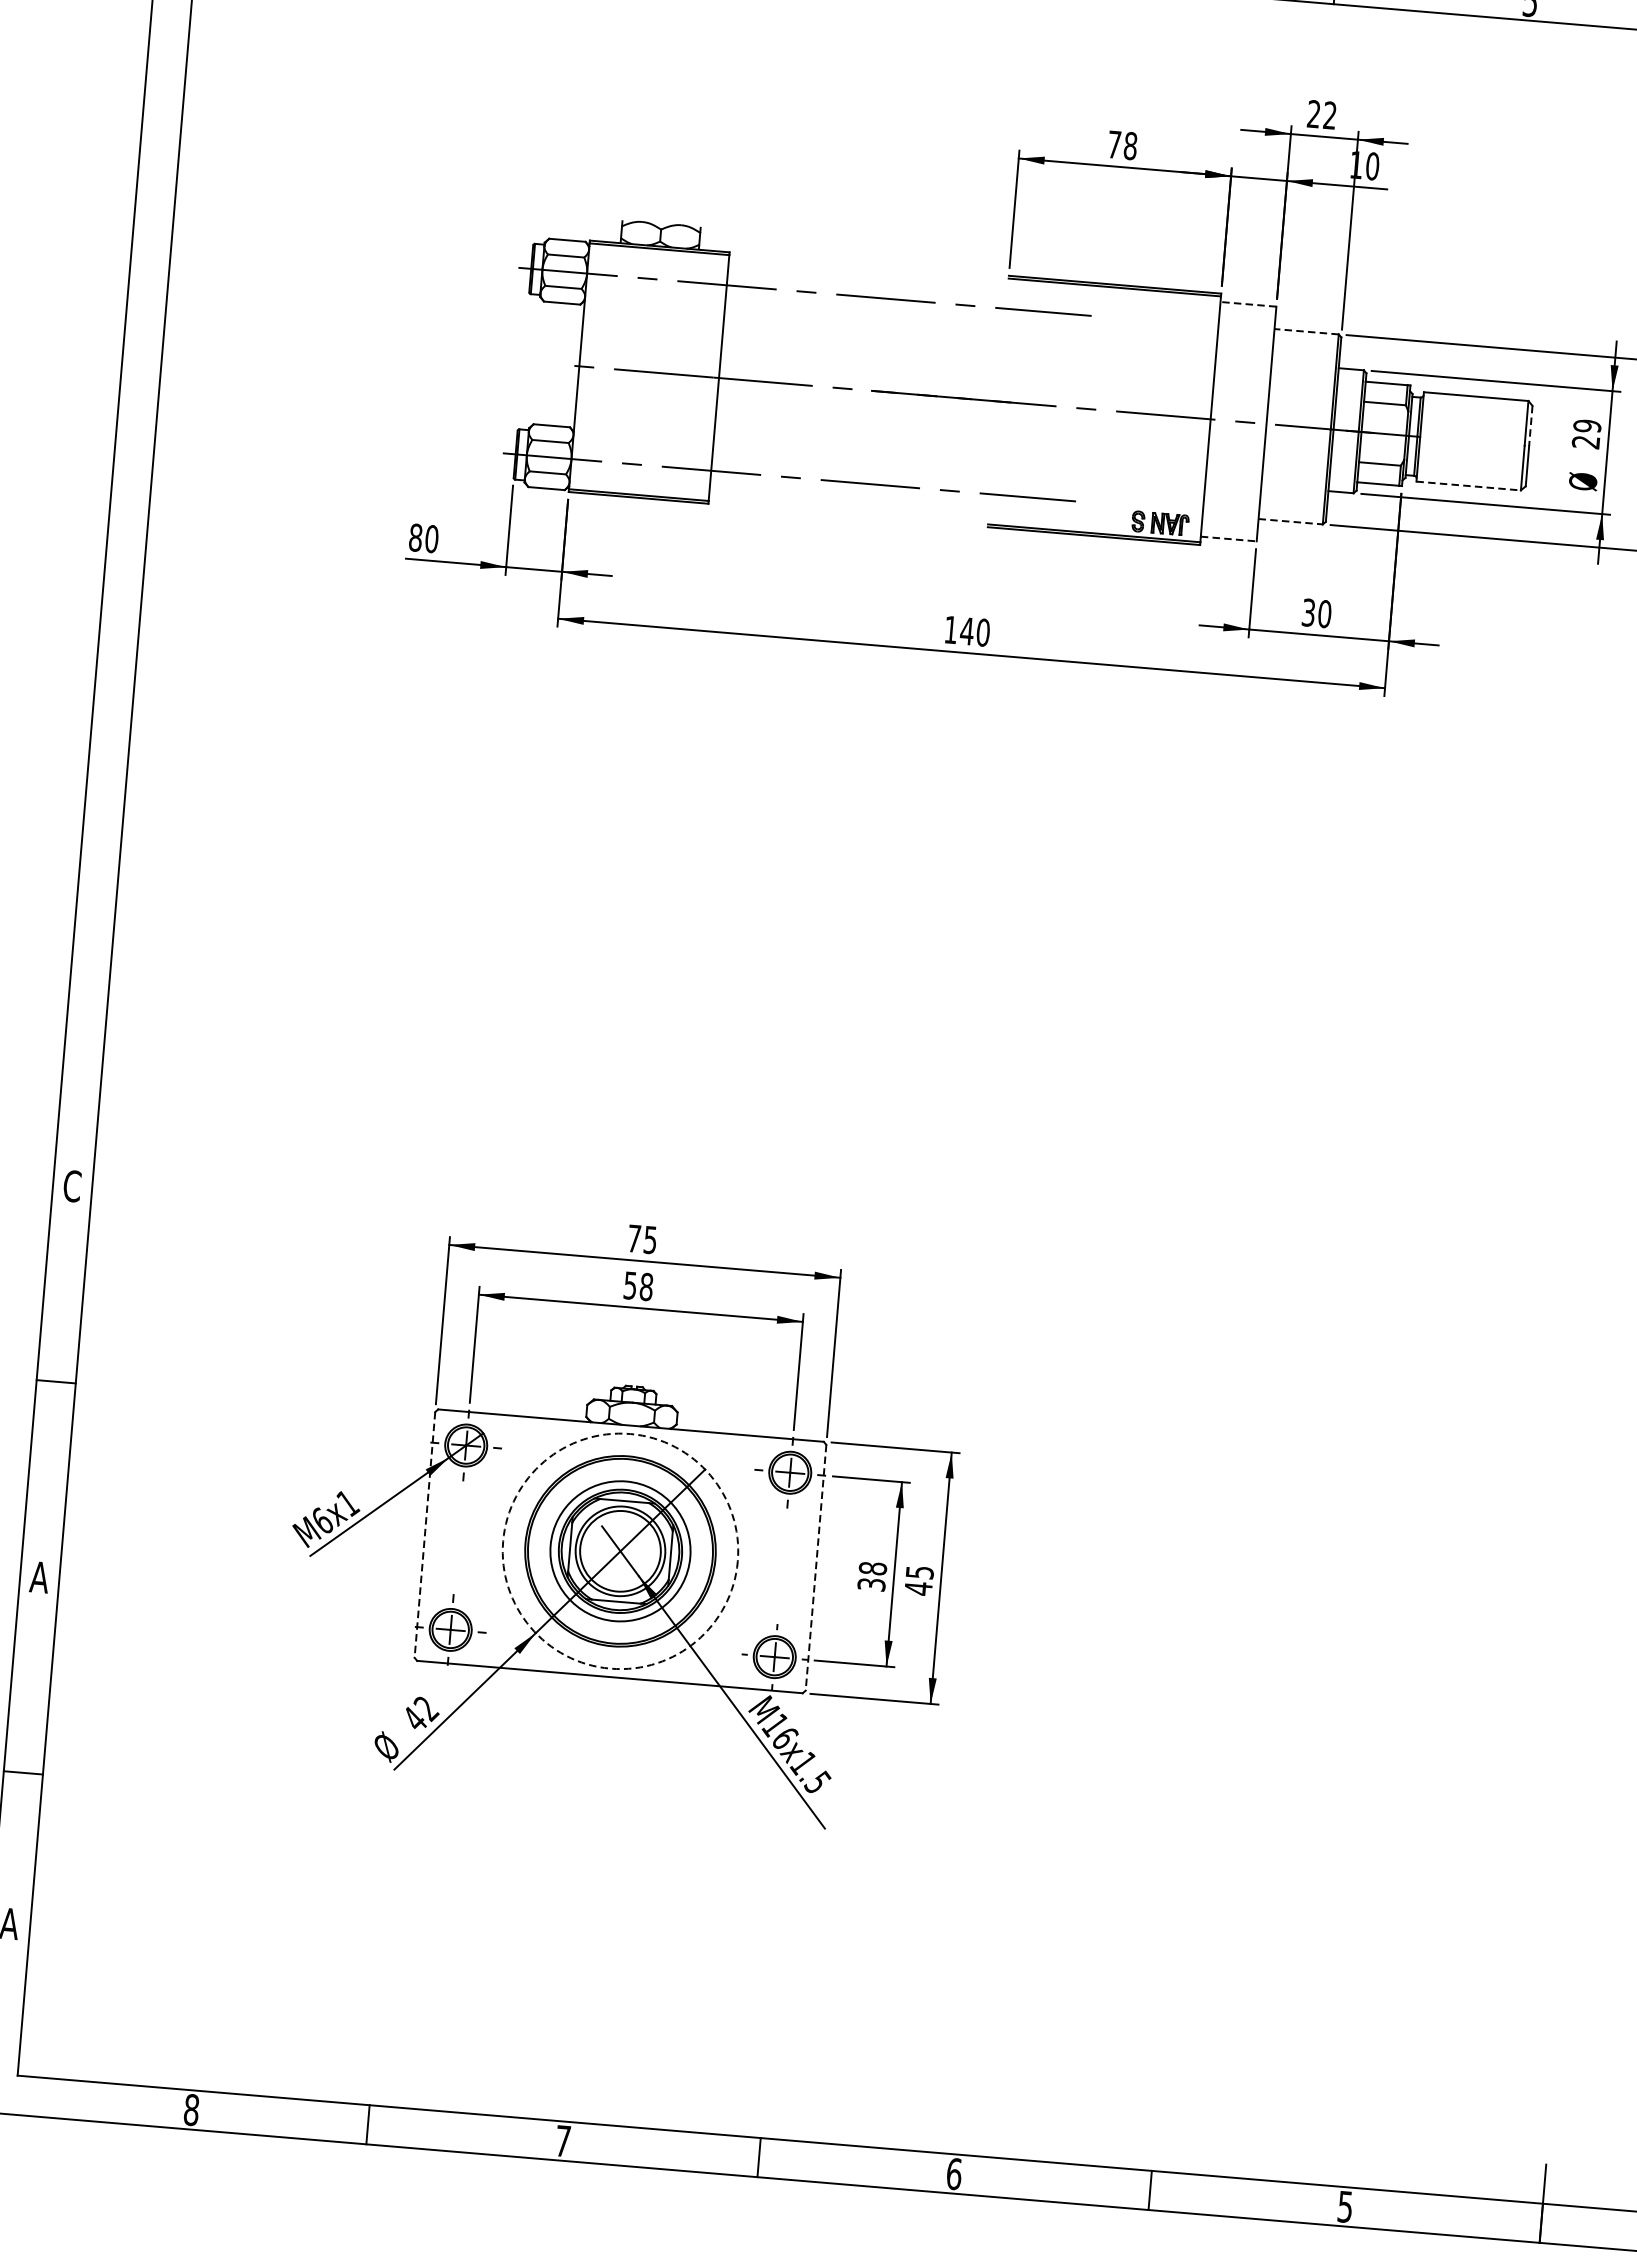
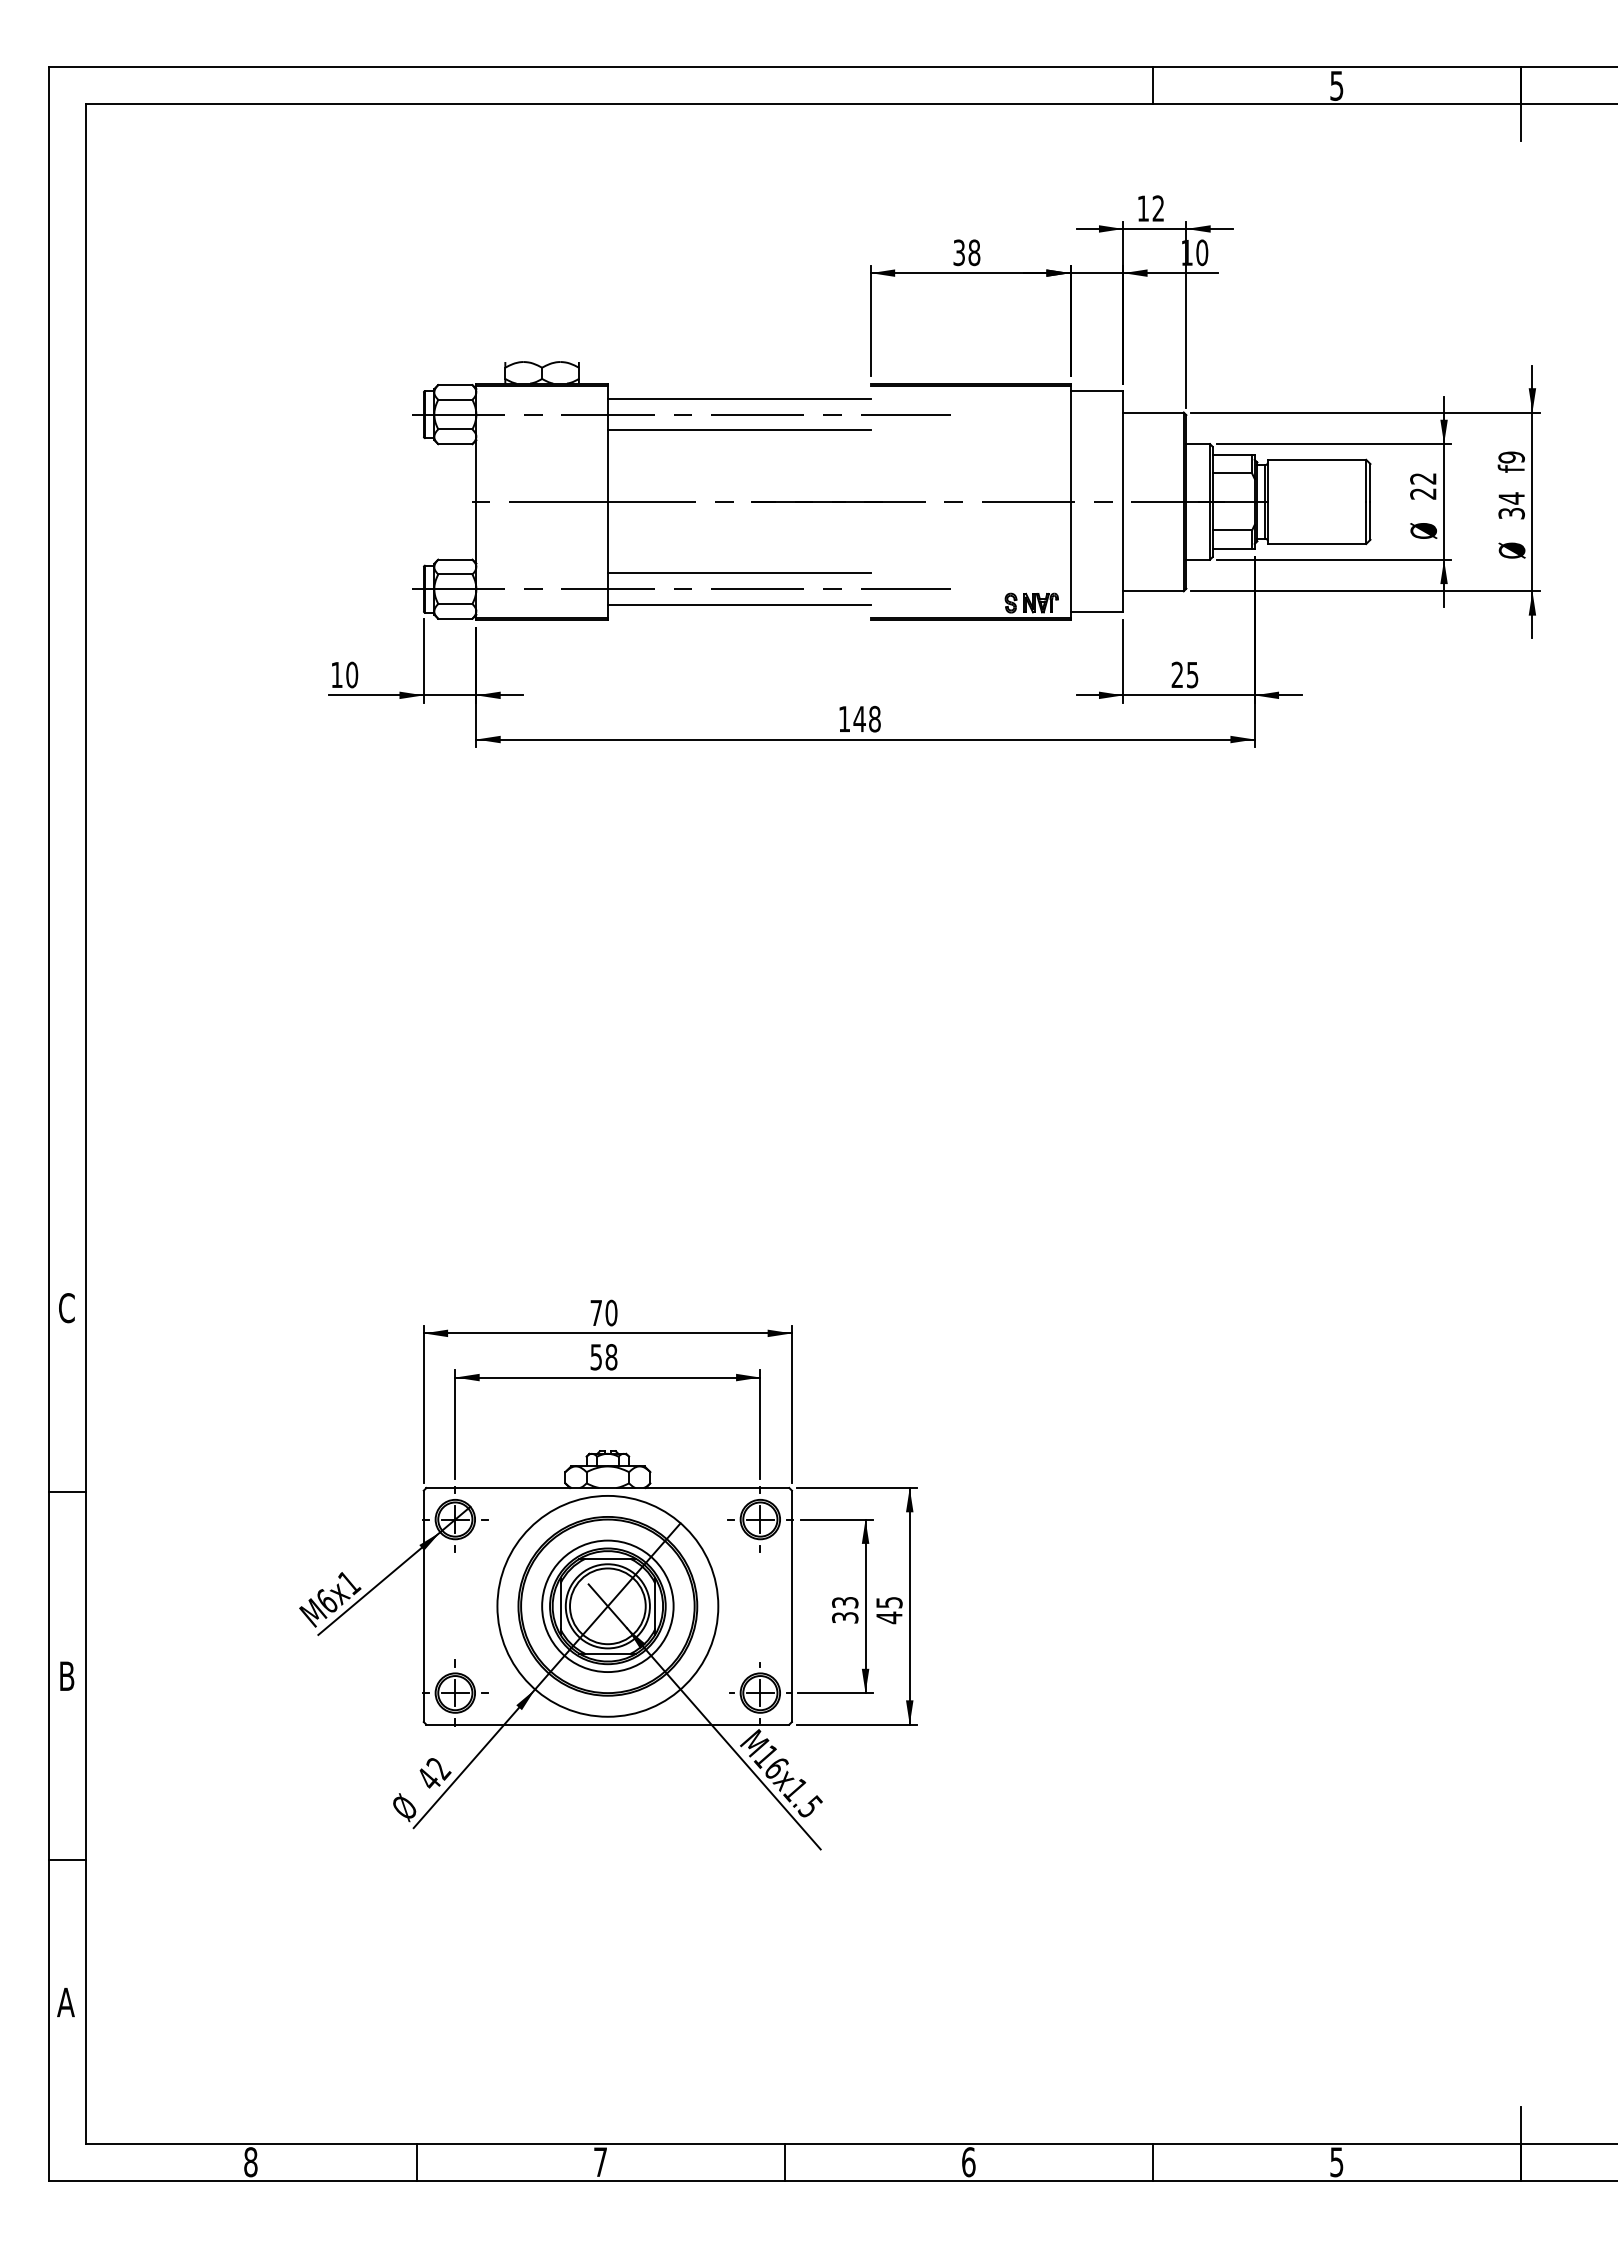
text: (1313, 114) -> (1142, 208), 22 -> 12
text: (1113, 144) -> (958, 252), 78 -> 38
line: (867, 279) -> (738, 398), added
line: (1247, 304) -> (1096, 391), dashed -> solid
line: (864, 313) -> (738, 430), added
line: (1306, 331) -> (1153, 412), dashed -> solid
line: (1530, 425) -> (1370, 482), dashed -> solid
text: (1587, 425) -> (1423, 478), 29 -> 22
line: (851, 465) -> (738, 573), added
line: (1469, 486) -> (1317, 544), dashed -> solid
line: (848, 499) -> (738, 605), added
line: (1291, 521) -> (1154, 591), dashed -> solid
text: (415, 537) -> (336, 674), 80 -> 10
line: (1229, 539) -> (1097, 612), dashed -> solid
text: (1316, 612) -> (1184, 674), 30 -> 25
text: (982, 632) -> (874, 719), 140 -> 148
text: (650, 1239) -> (611, 1312), 75 -> 70
line: (424, 1535) -> (423, 1606), dashed -> solid
circle: (620, 1550) -> (607, 1605), dashed -> solid
line: (815, 1567) -> (791, 1606), dashed -> solid
text: (873, 1568) -> (845, 1602), 38 -> 33
text: (39, 1576) -> (66, 1675), A -> B

